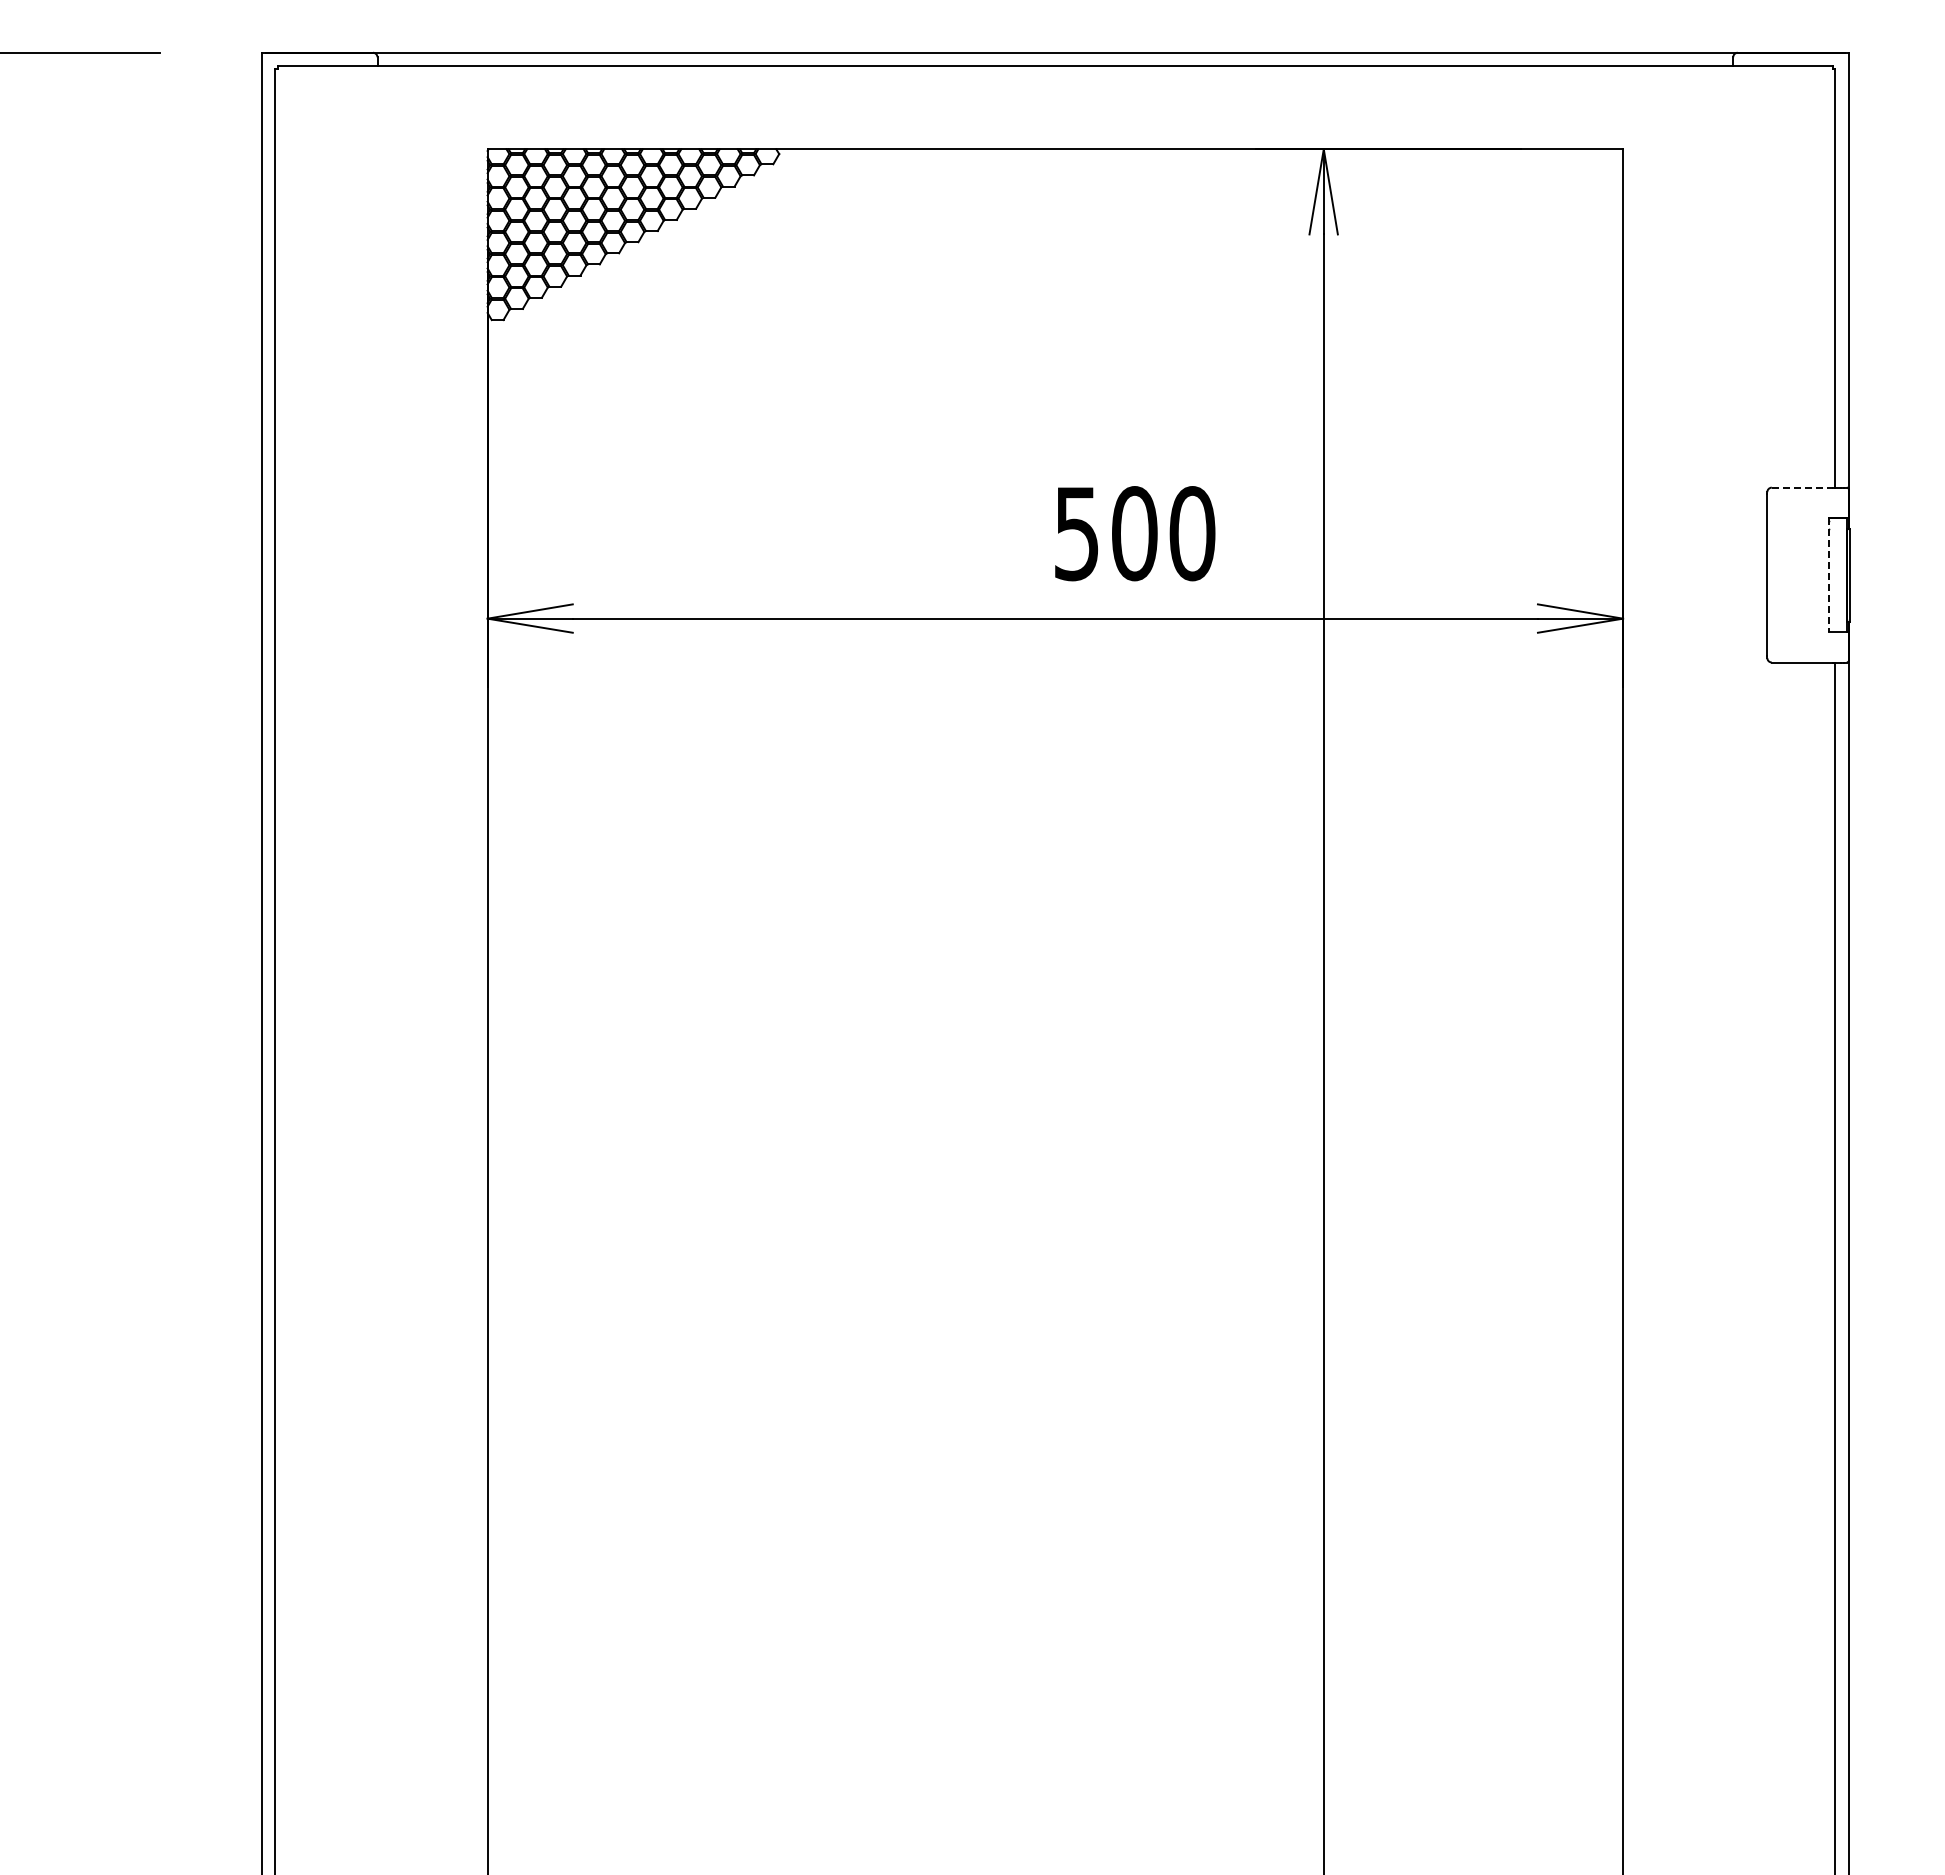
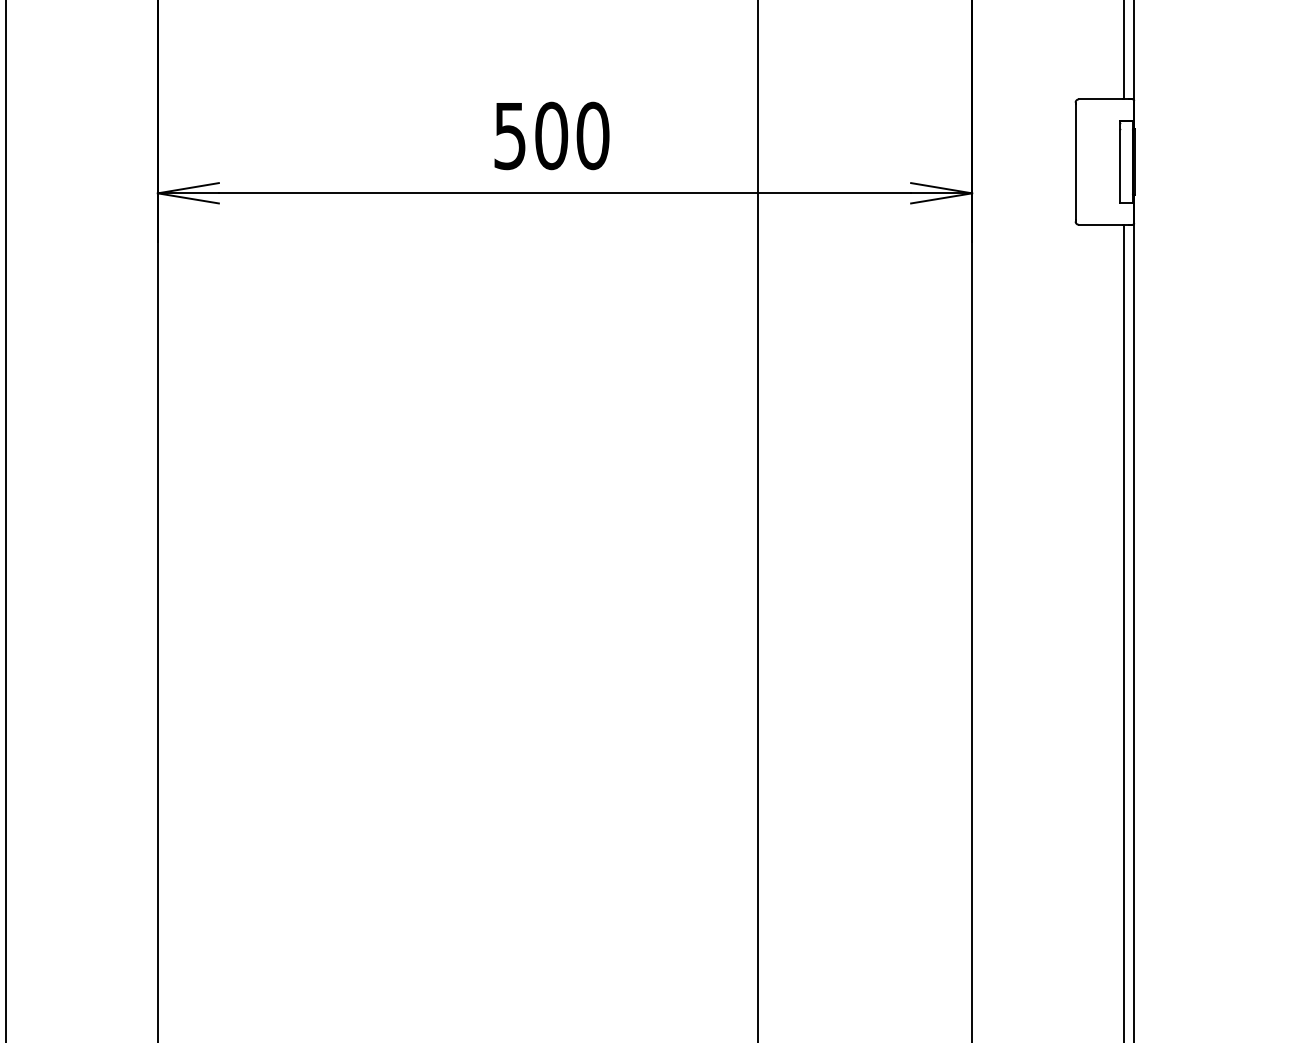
line: (1802, 487) -> (1100, 99), dashed -> solid
text: (1135, 533) -> (552, 135), moved
line: (1828, 575) -> (1119, 162), dashed -> solid

